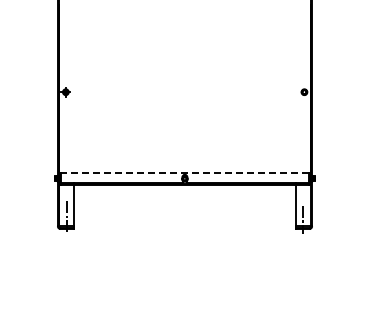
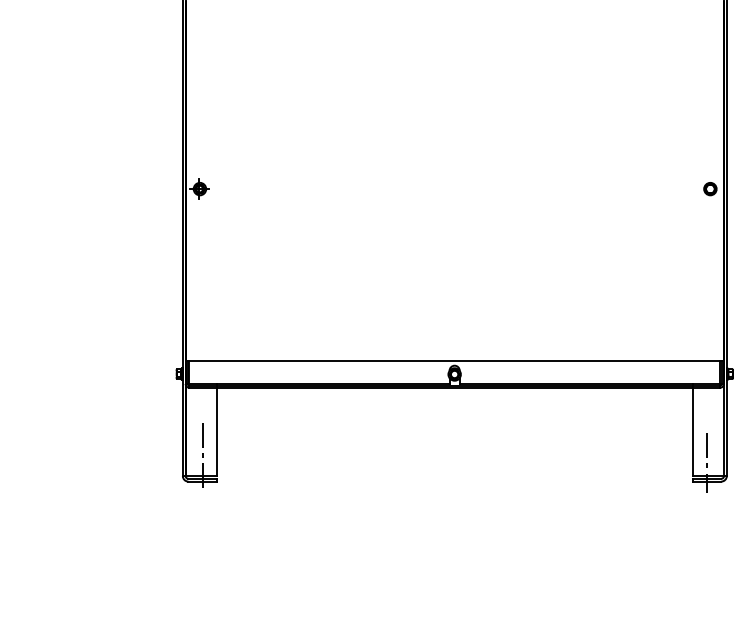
line: (184, 172) -> (453, 360), dashed -> solid

